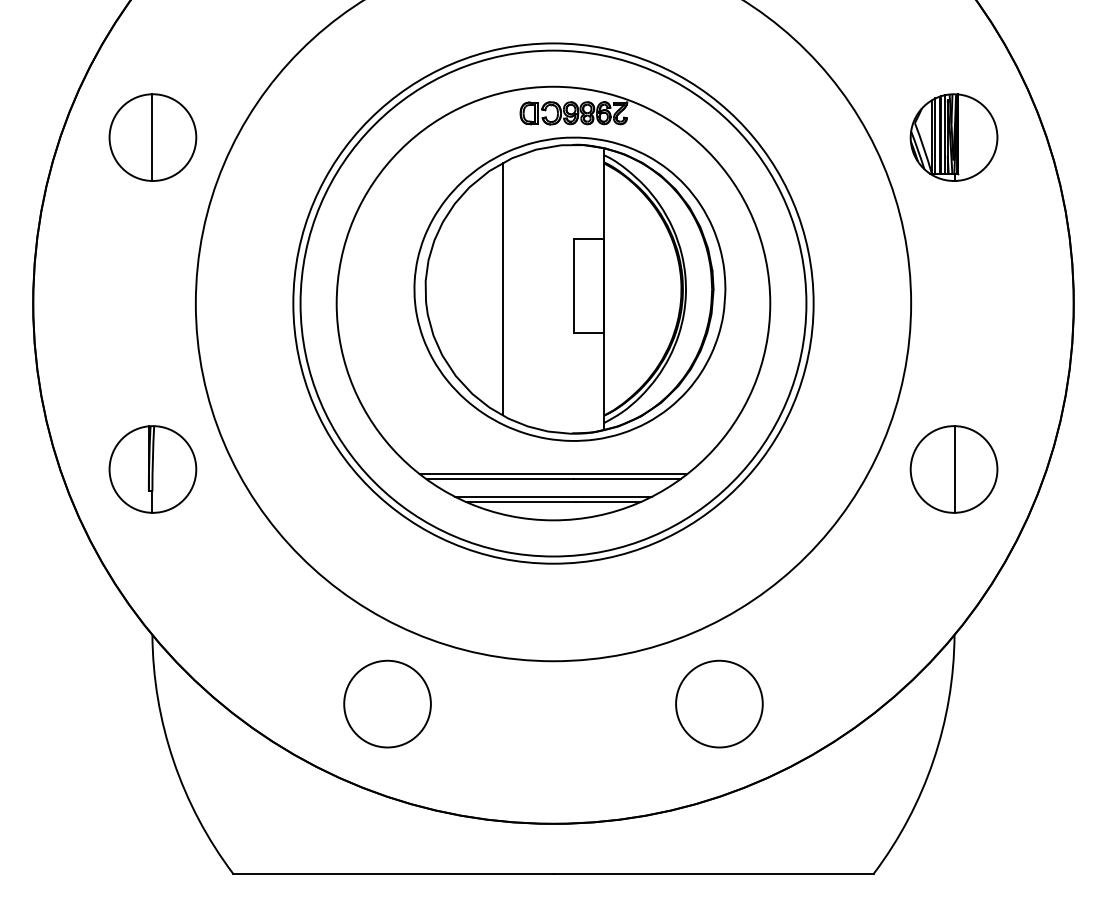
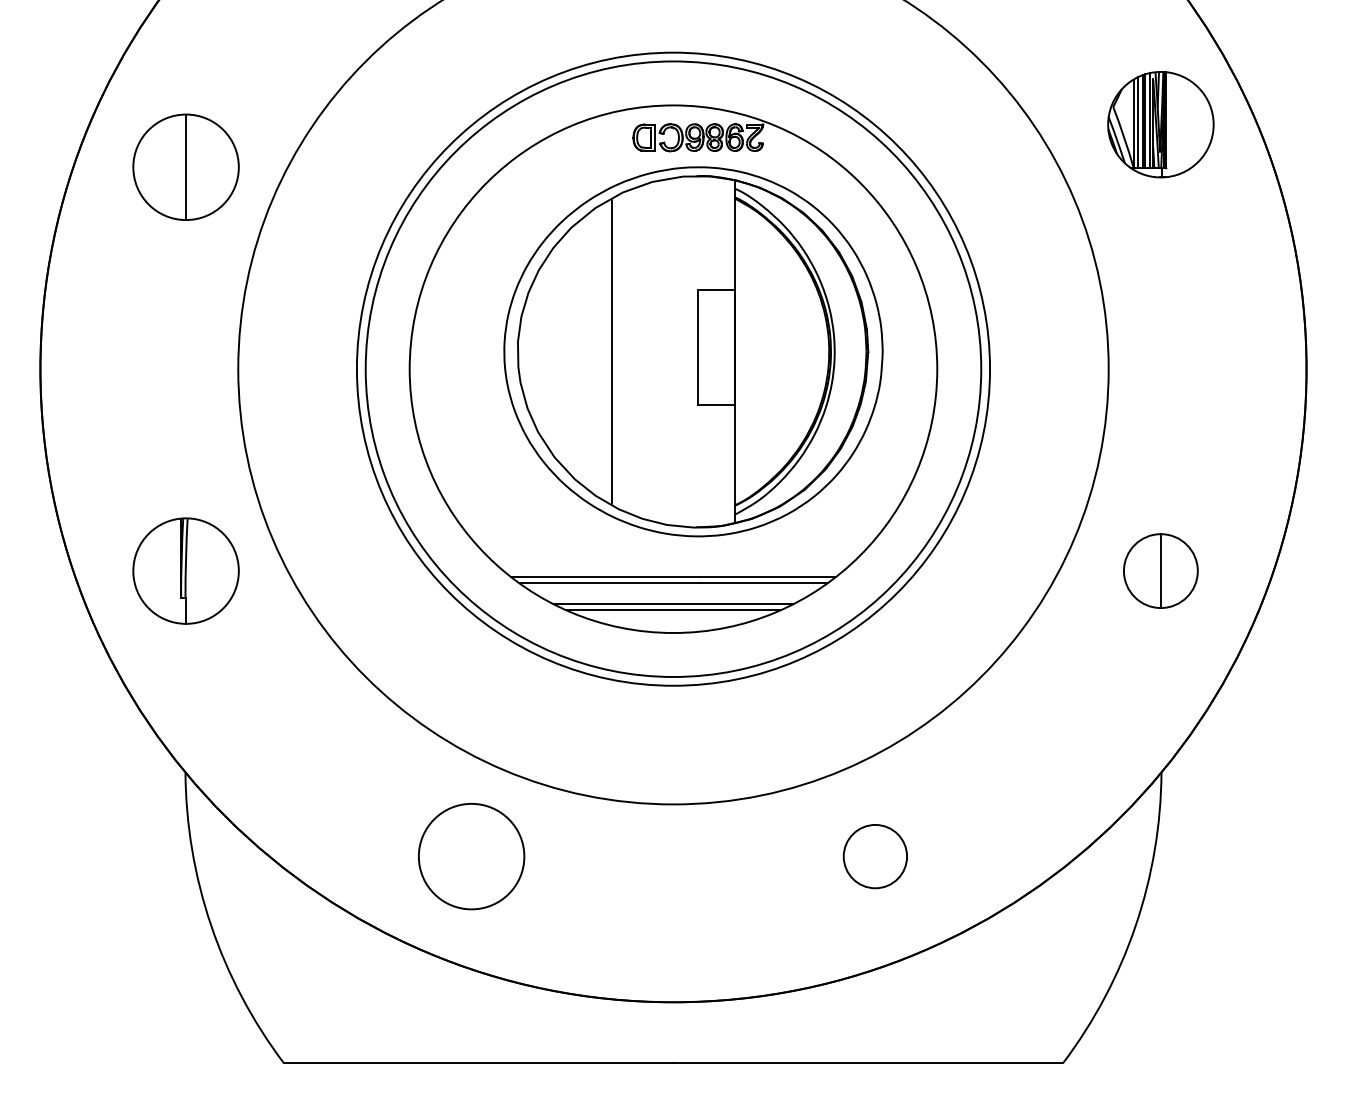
part: (953, 137) -> (1160, 124), moved
part: (953, 469) -> (1160, 571), size x0.7
circle: (719, 703) -> (875, 855), size x0.6

